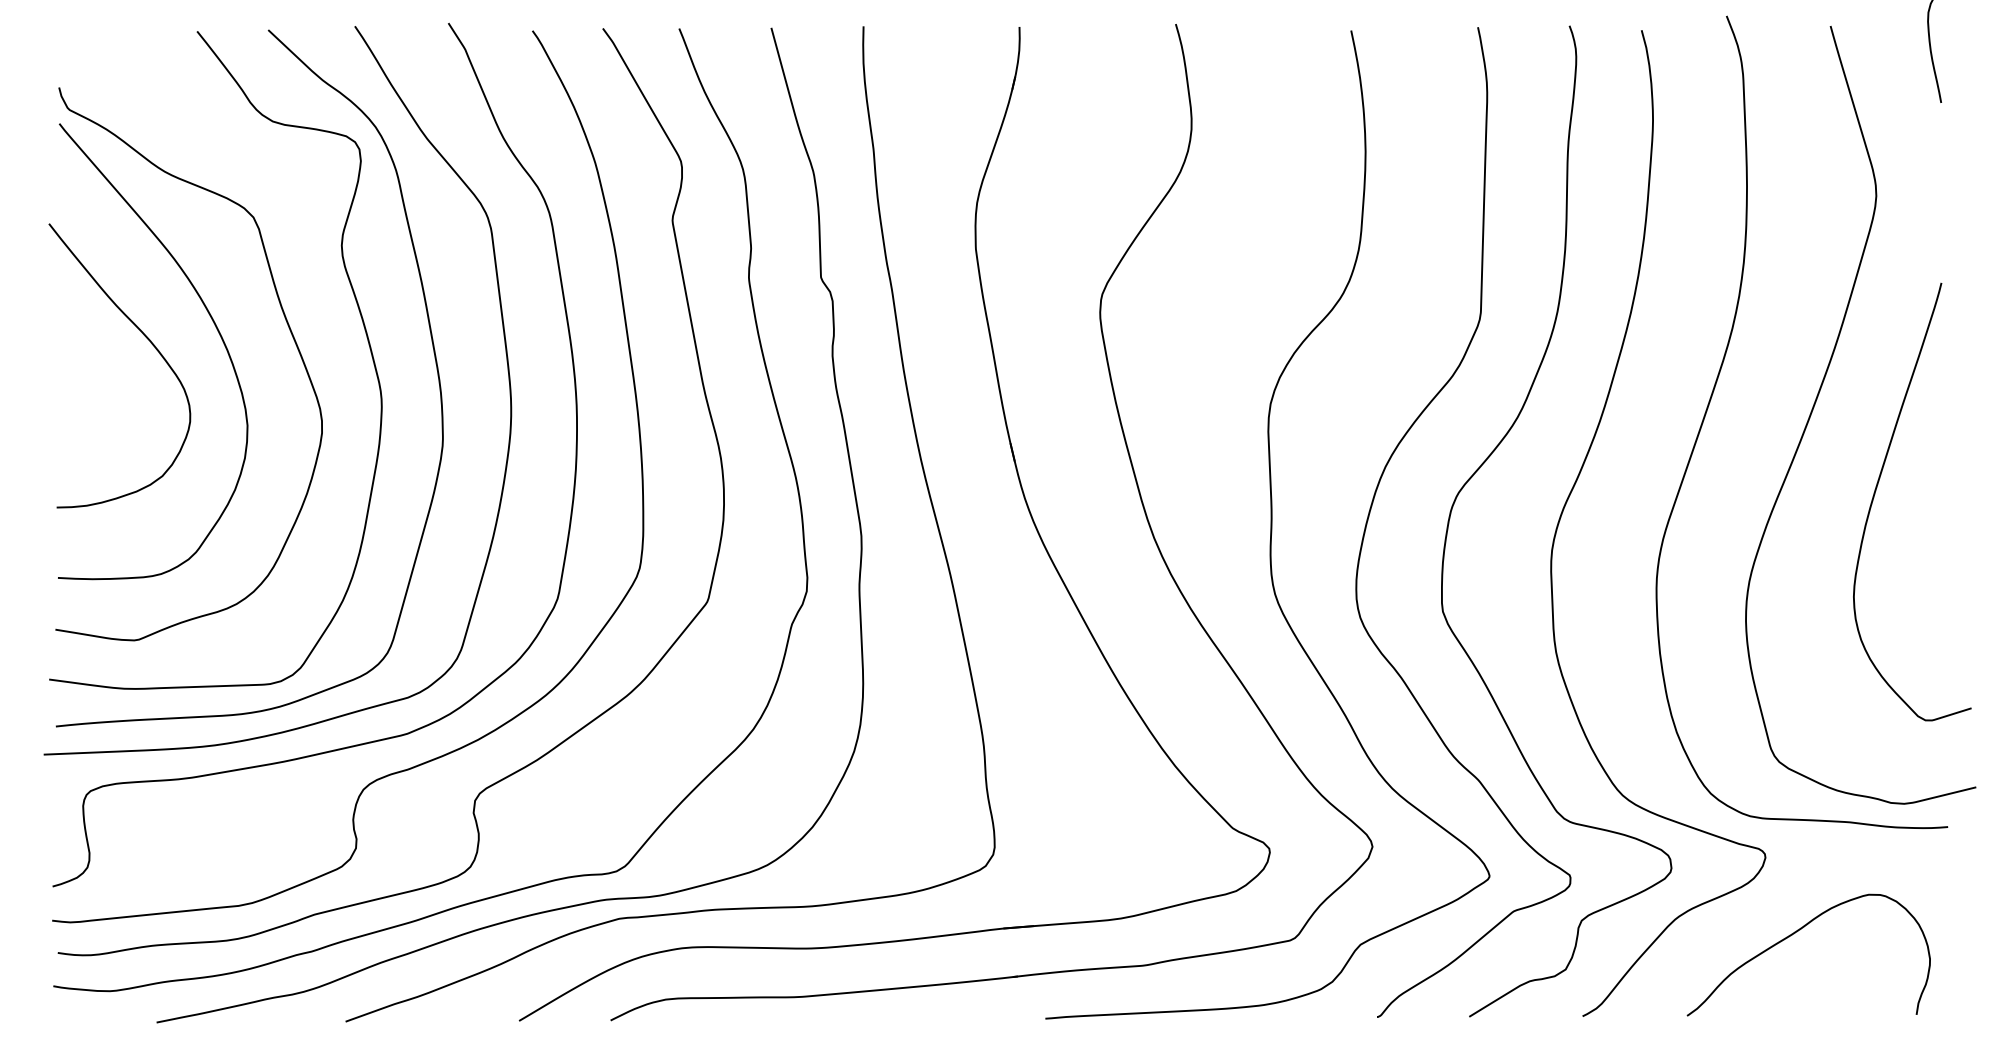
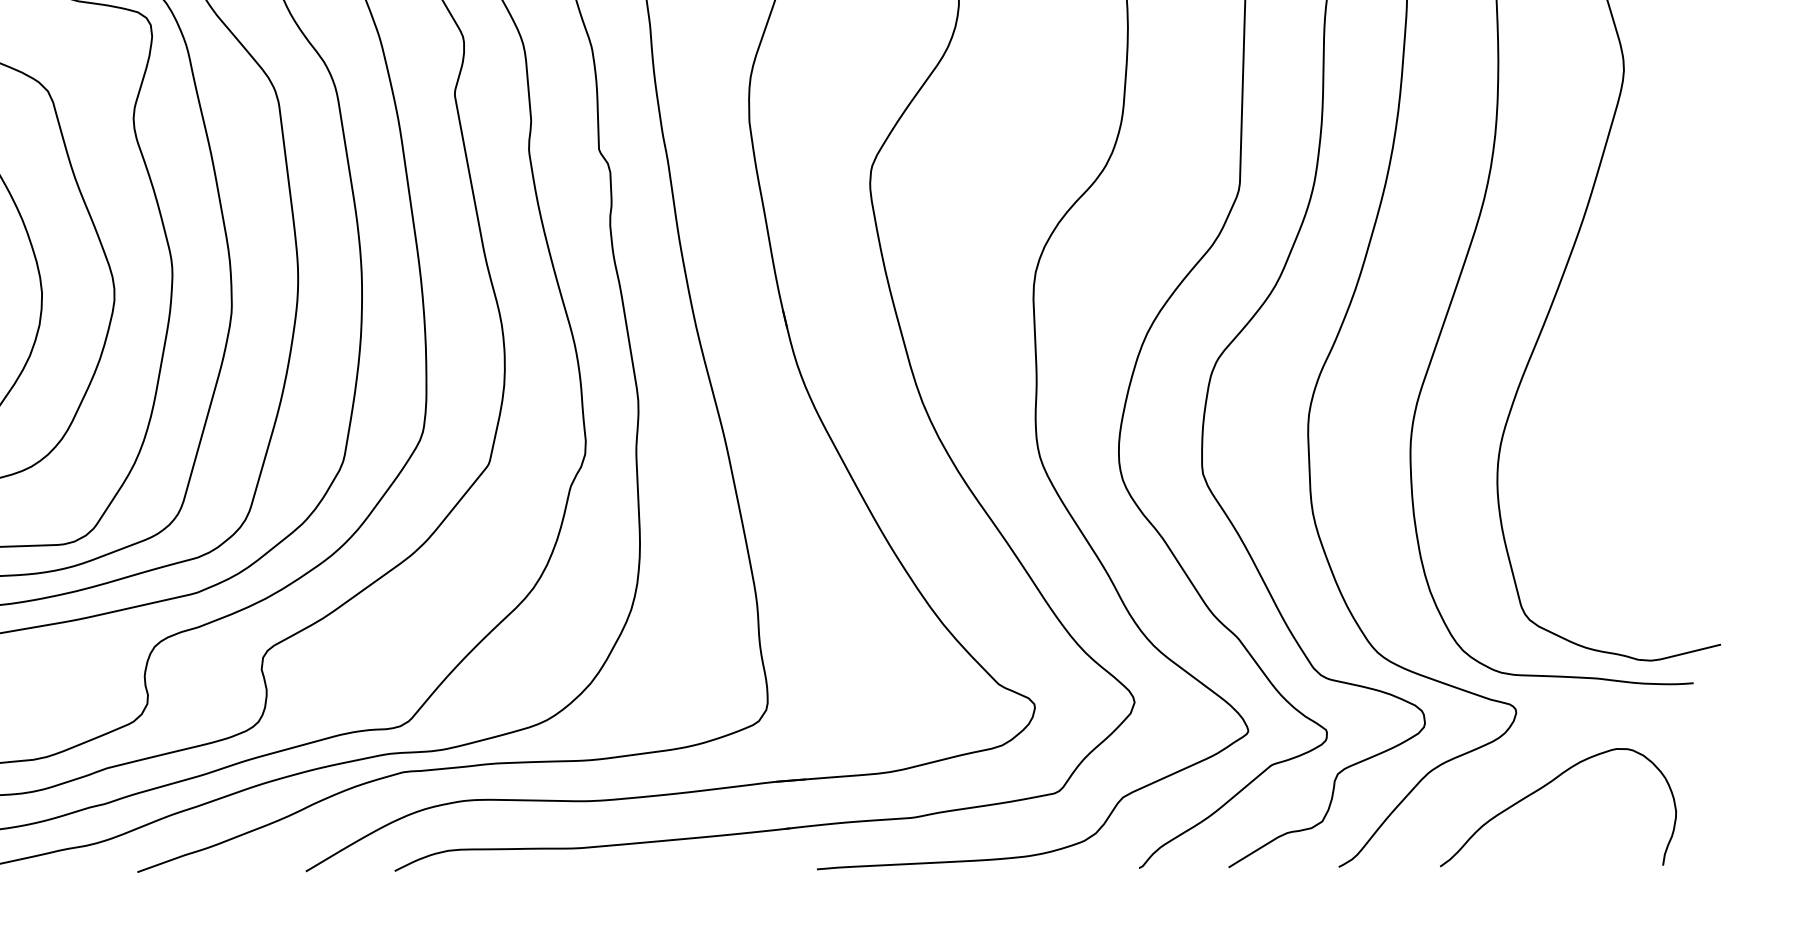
curve: (1876, 491) -> (1624, 357), removed

